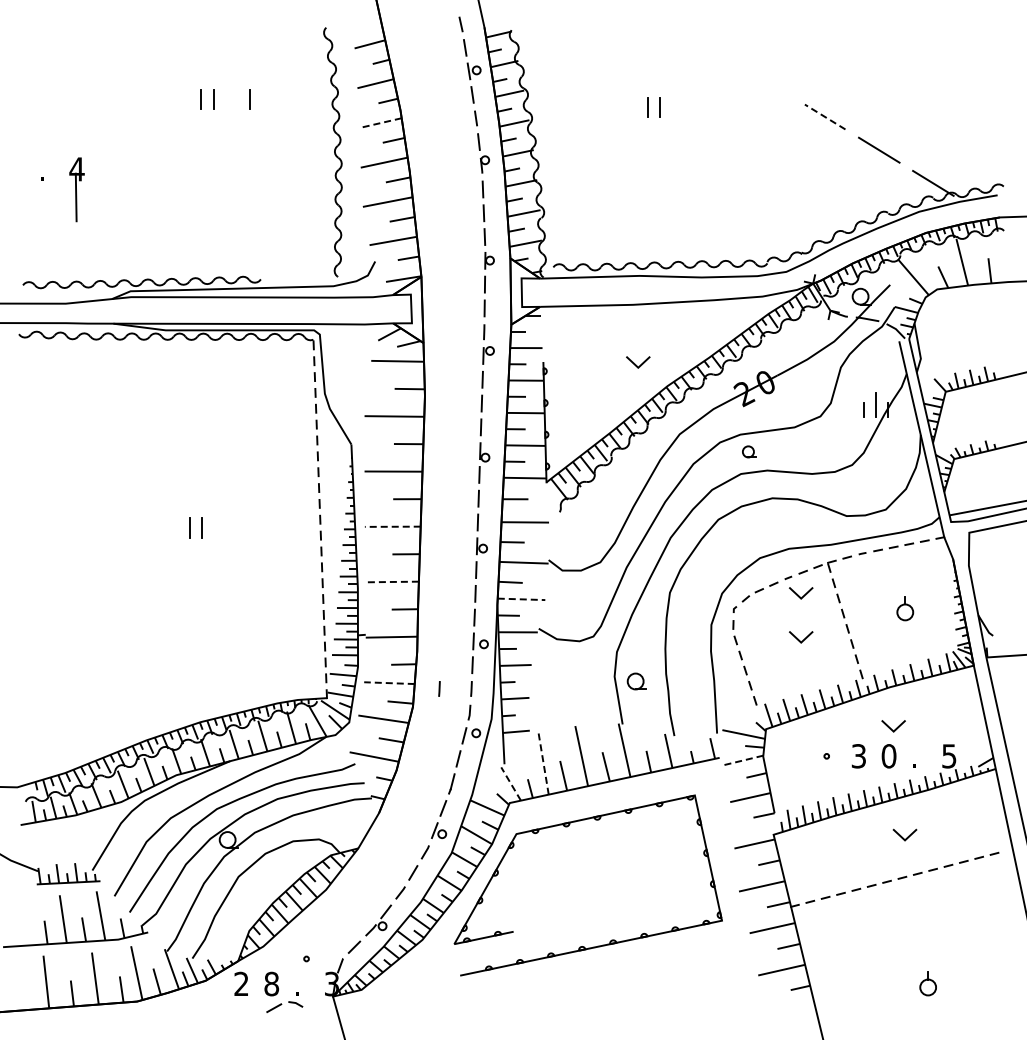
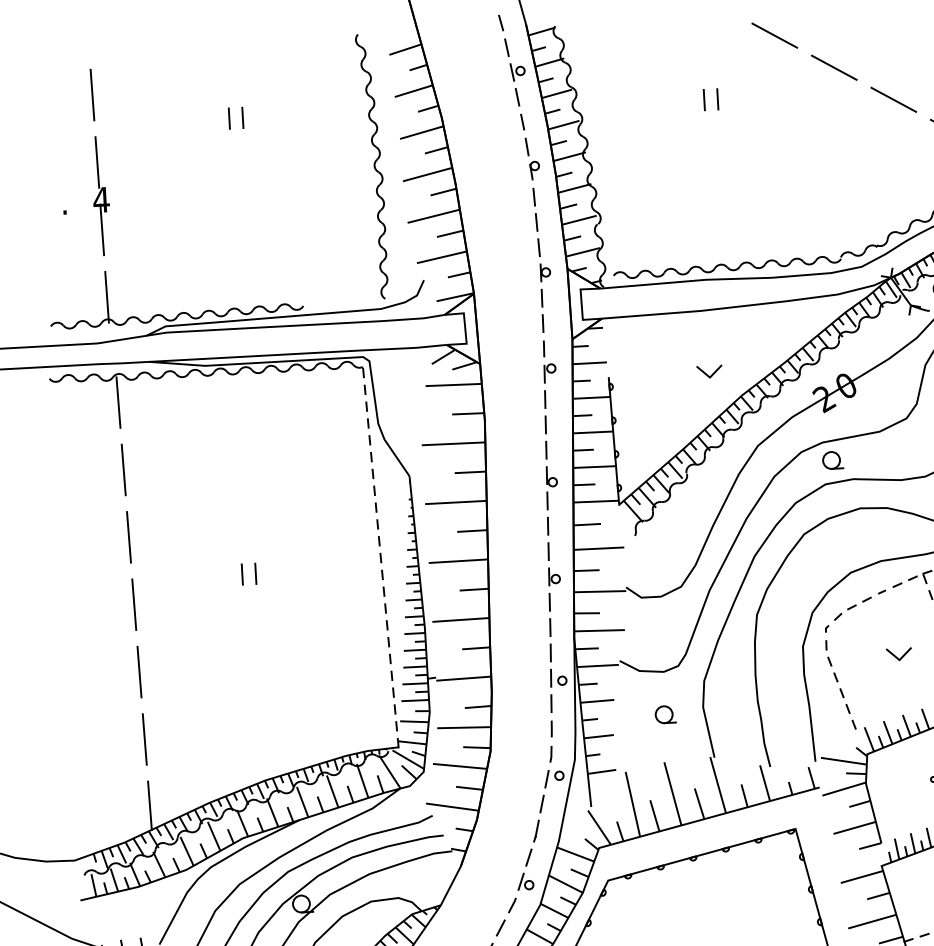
line: (716, 50) -> (774, 35), added
line: (73, 70) -> (91, 95), added
line: (770, 83) -> (833, 67), added
line: (249, 99) -> (280, 115), removed
line: (825, 117) -> (894, 100), dashed -> solid
line: (380, 123) -> (421, 133), dashed -> solid
line: (74, 133) -> (96, 161), added
line: (76, 260) -> (106, 296), added
line: (81, 360) -> (117, 402), added
line: (83, 423) -> (123, 469), added
part: (749, 451) -> (833, 459), size x1.43
line: (84, 486) -> (128, 536), added
line: (392, 526) -> (458, 560), dashed -> solid
line: (86, 550) -> (134, 604), added
line: (392, 581) -> (461, 619), dashed -> solid
line: (799, 595) -> (894, 610), removed
line: (521, 599) -> (599, 630), dashed -> solid
line: (87, 613) -> (138, 671), added
line: (88, 677) -> (143, 739), added
part: (636, 681) -> (665, 714), moved
line: (388, 683) -> (463, 728), dashed -> solid
line: (439, 688) -> (517, 730), removed
line: (90, 739) -> (149, 805), added
line: (742, 760) -> (844, 788), dashed -> solid
line: (543, 763) -> (632, 803), dashed -> solid
line: (510, 783) -> (598, 827), dashed -> solid

